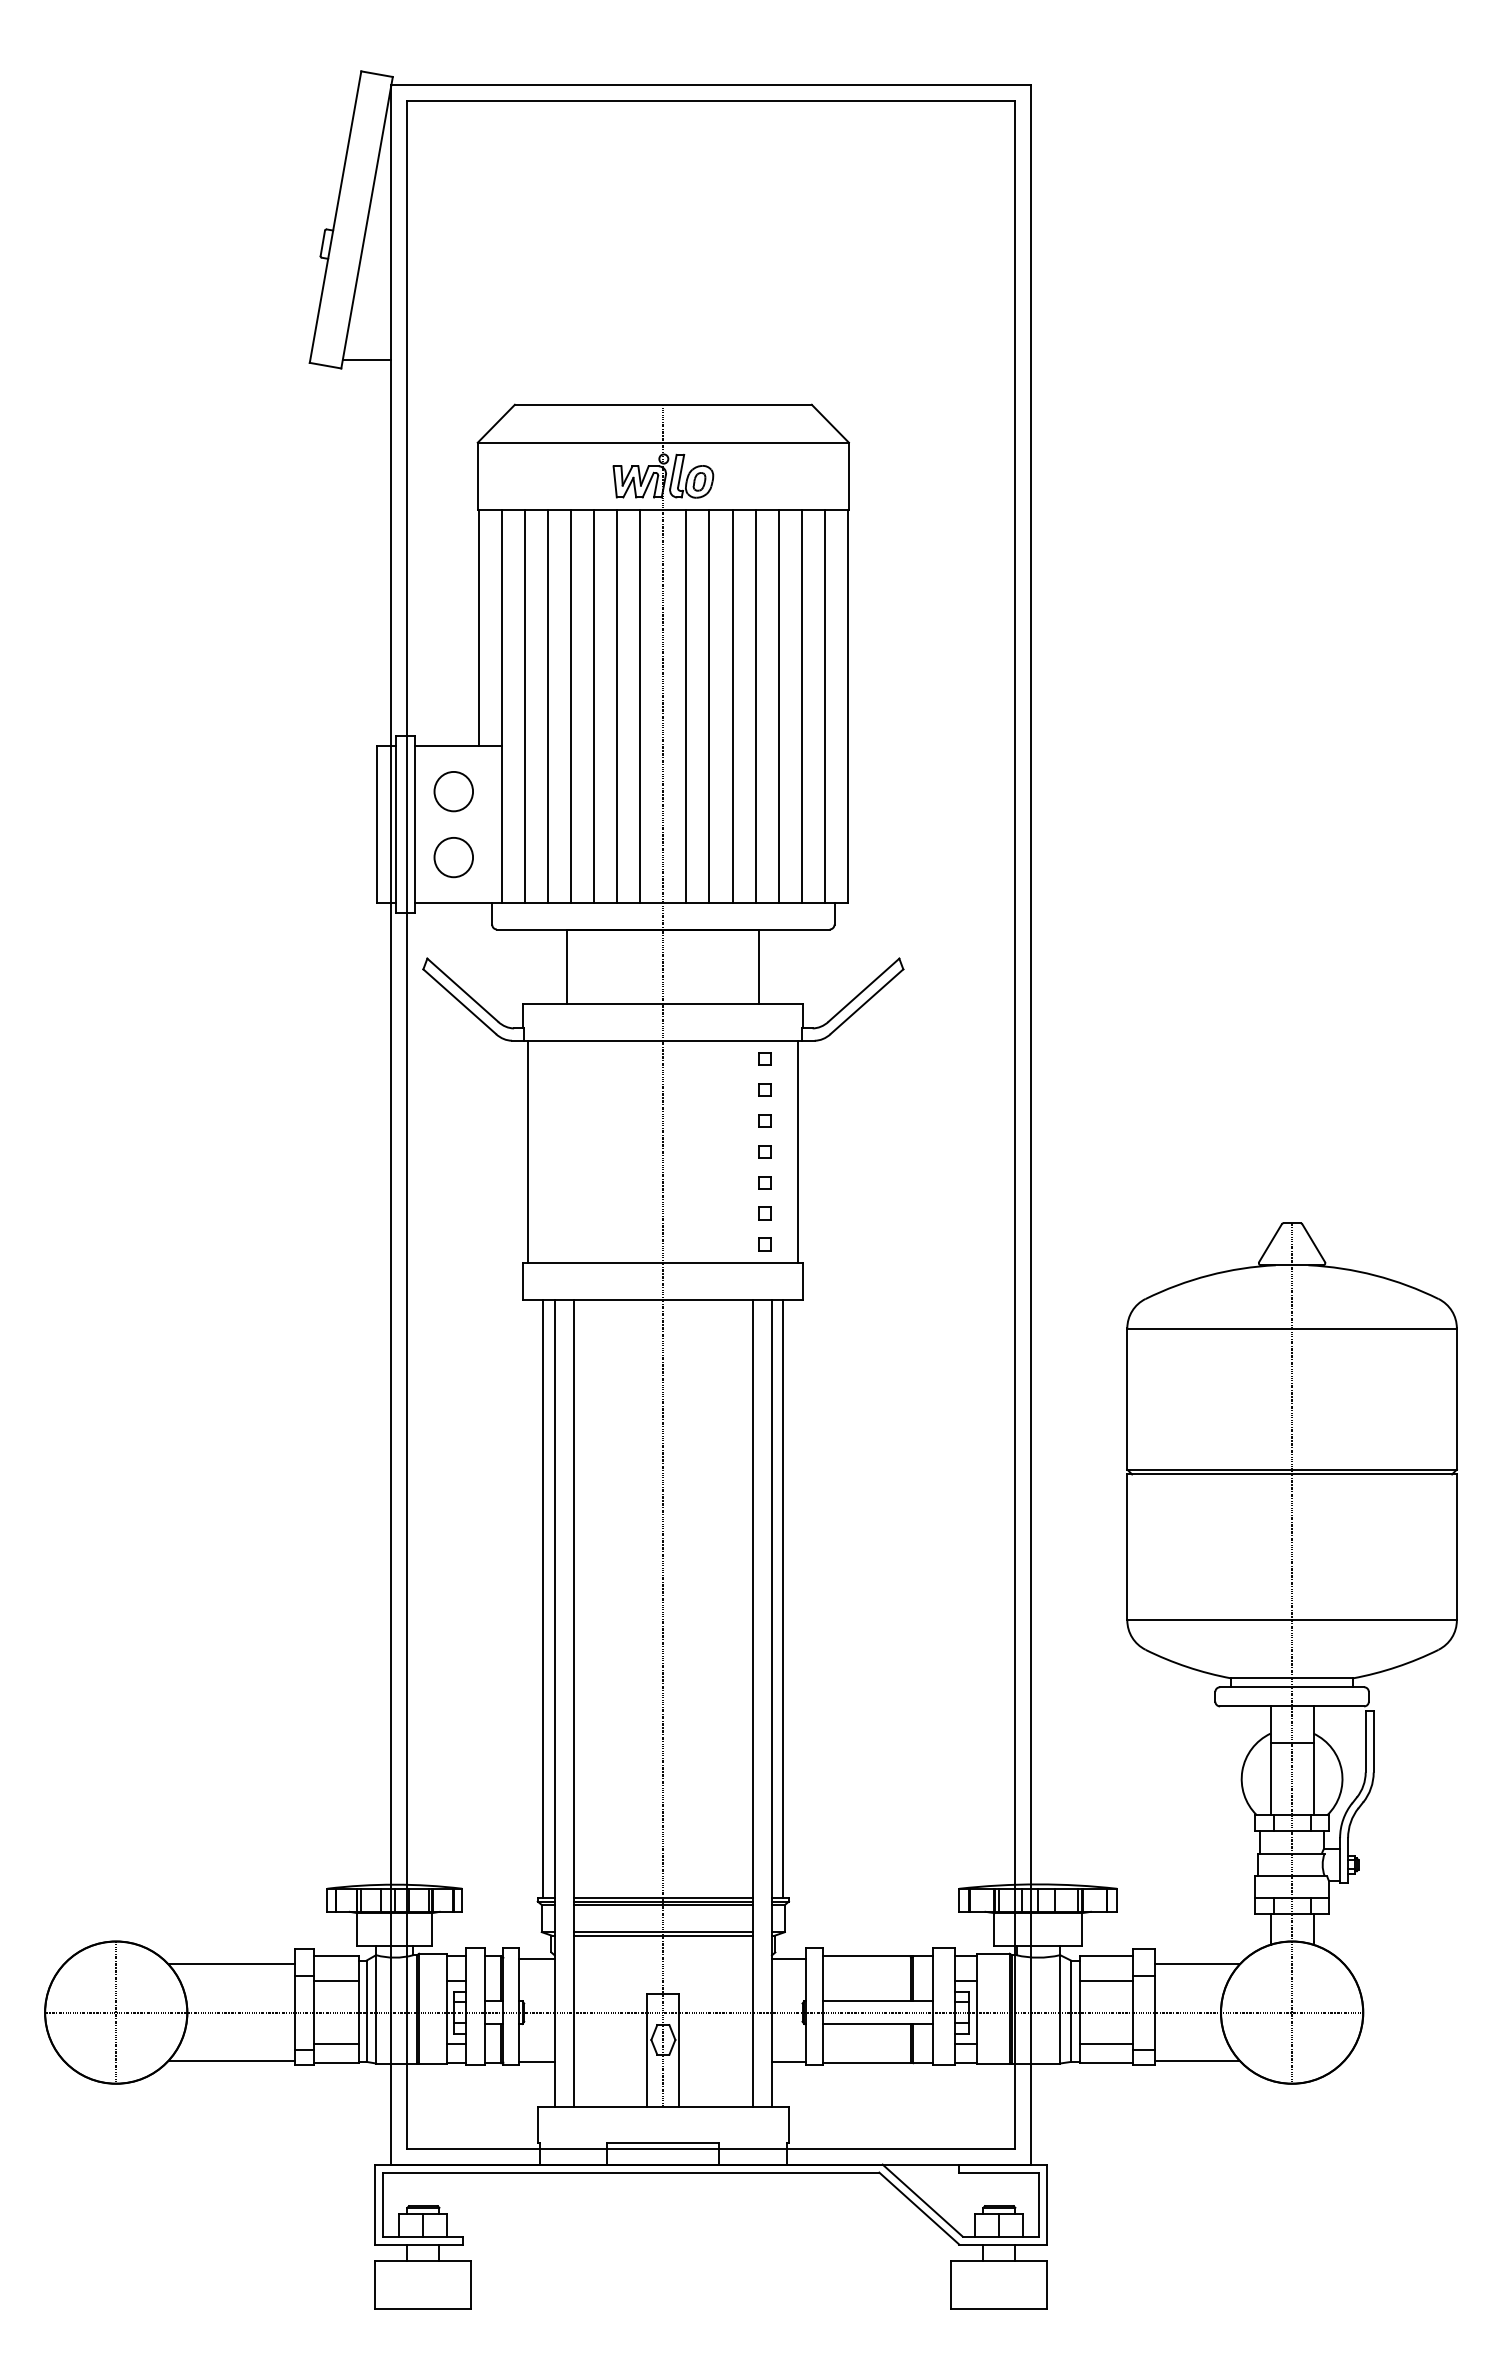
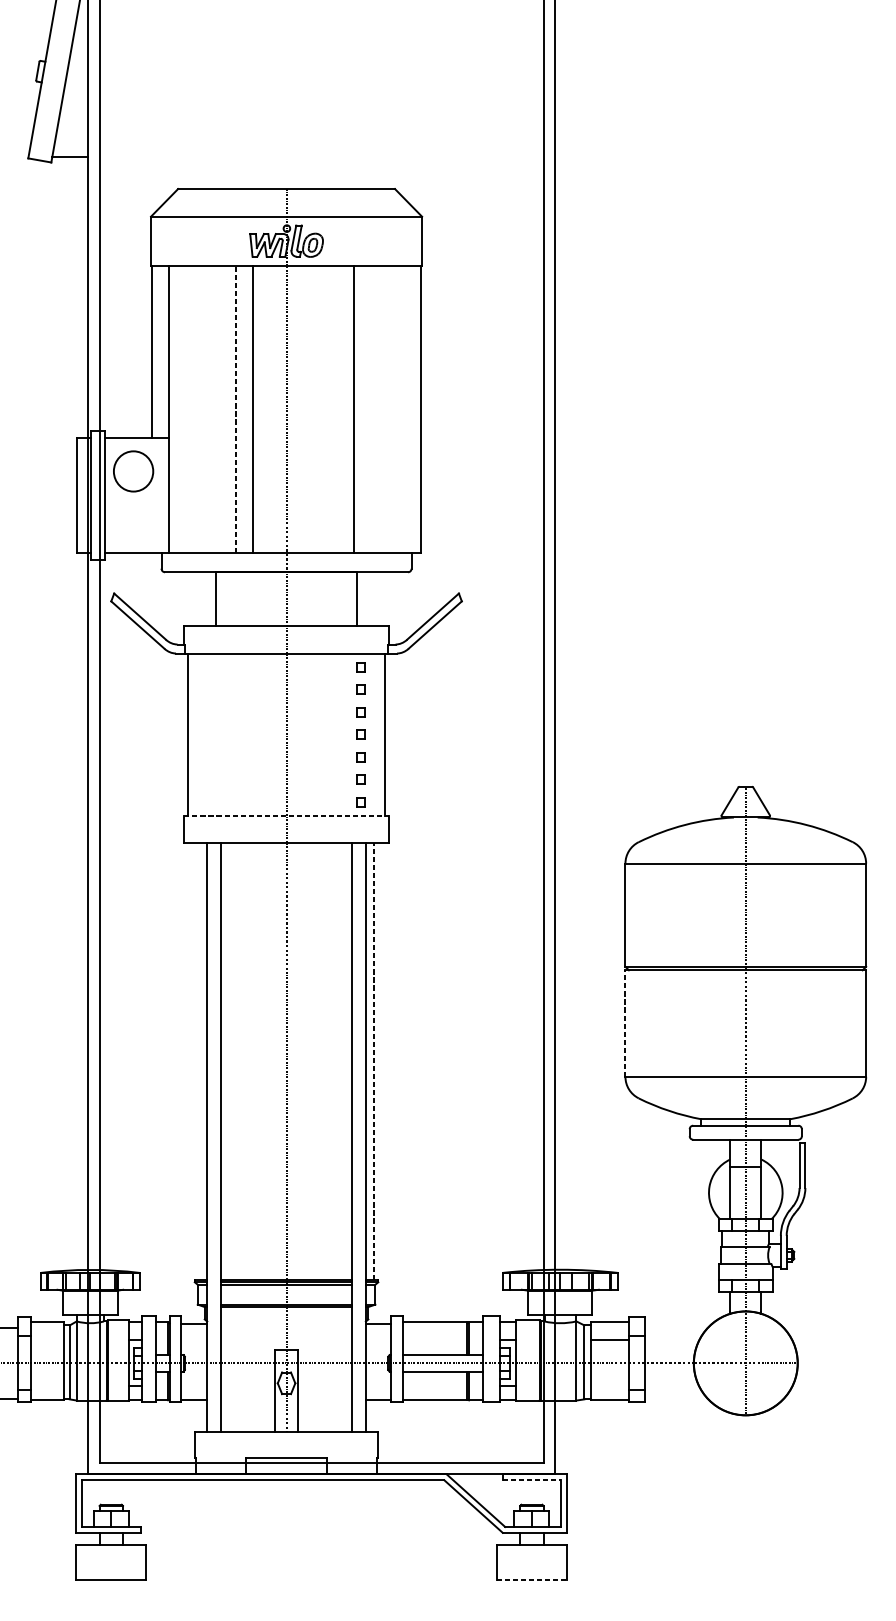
line: (524, 706) -> (185, 409), removed
line: (548, 706) -> (202, 409), removed
line: (571, 706) -> (219, 409), removed
line: (594, 706) -> (236, 409), solid -> dashed
line: (640, 706) -> (269, 409), removed
line: (686, 706) -> (303, 409), removed
line: (709, 706) -> (320, 409), removed
line: (732, 706) -> (337, 409), removed
line: (778, 706) -> (370, 409), removed
line: (801, 706) -> (387, 409), removed
line: (824, 706) -> (404, 409), removed
part: (453, 791) -> (133, 471), size x1.4
part: (453, 857) -> (133, 519), removed
line: (663, 1262) -> (286, 815), solid -> dashed
line: (1127, 1547) -> (625, 1023), solid -> dashed
line: (783, 1598) -> (374, 1060), solid -> dashed
line: (543, 1599) -> (199, 1061), removed
line: (1196, 1964) -> (675, 1328), removed
line: (336, 1981) -> (47, 1340), removed
line: (336, 2044) -> (47, 1386), removed
line: (1105, 2044) -> (609, 1386), removed
line: (1196, 2060) -> (675, 1398), removed
line: (999, 2172) -> (532, 1480), solid -> dashed
line: (999, 2308) -> (532, 1579), solid -> dashed

